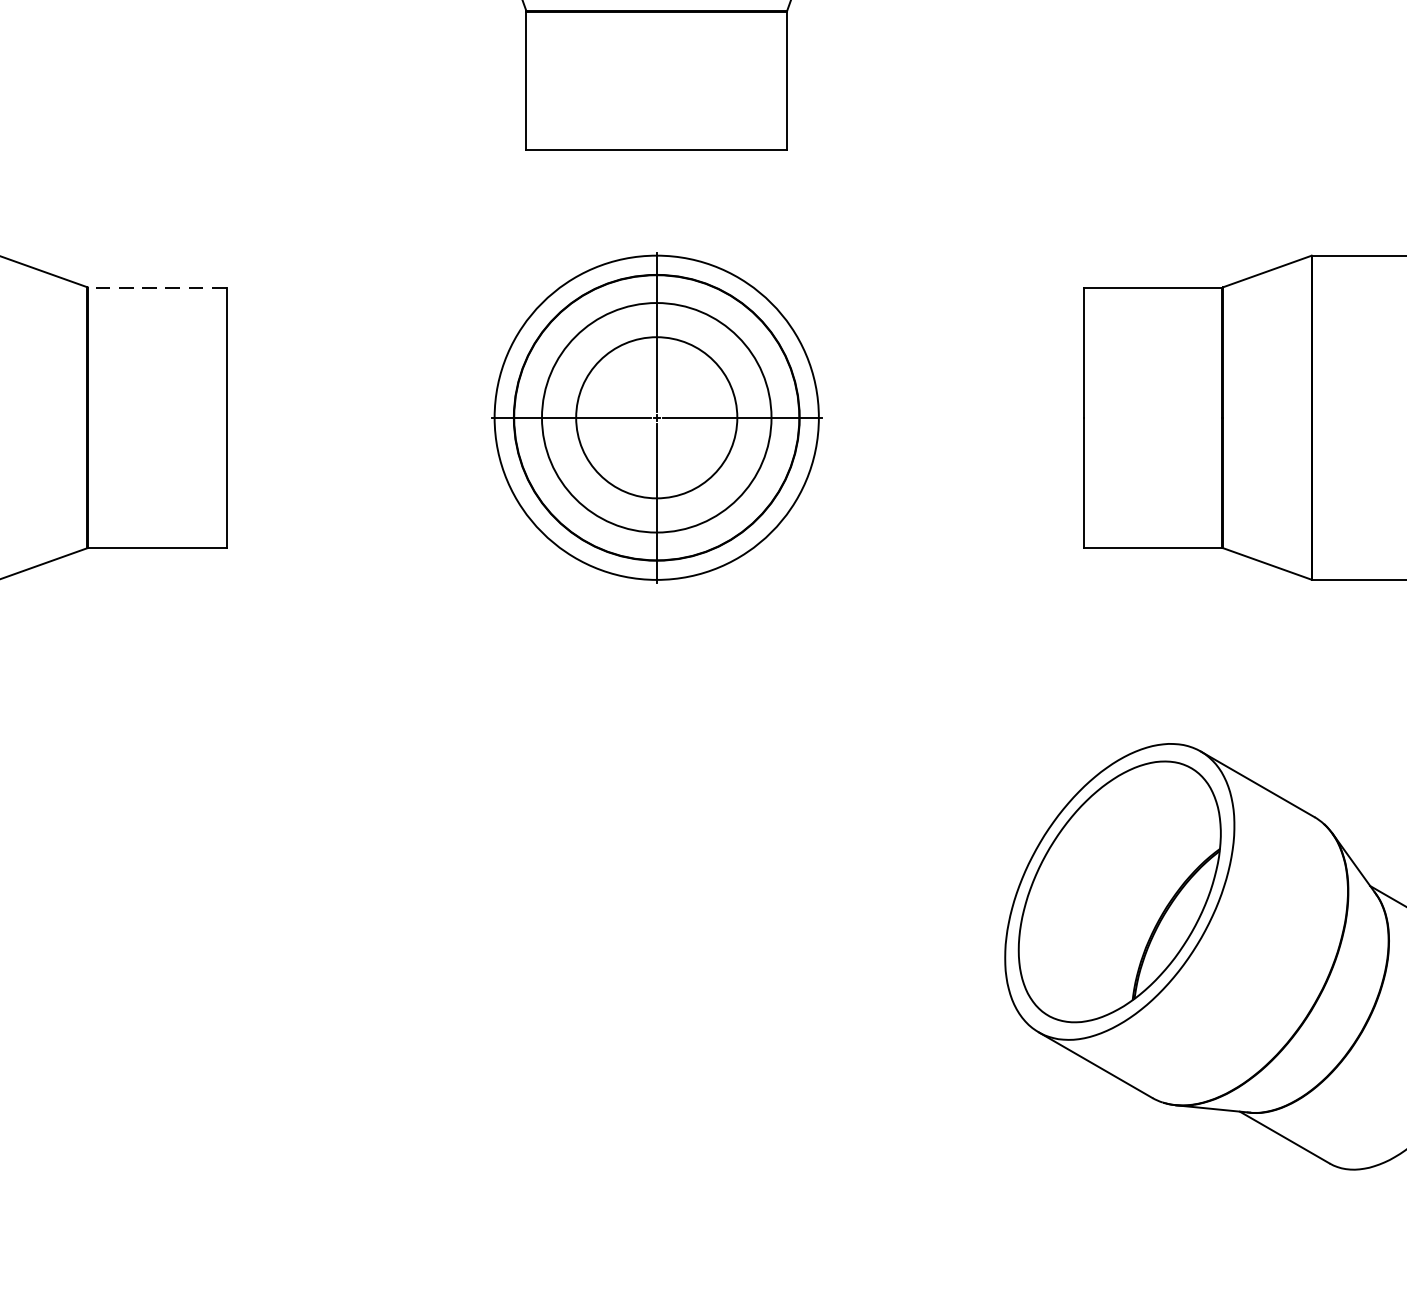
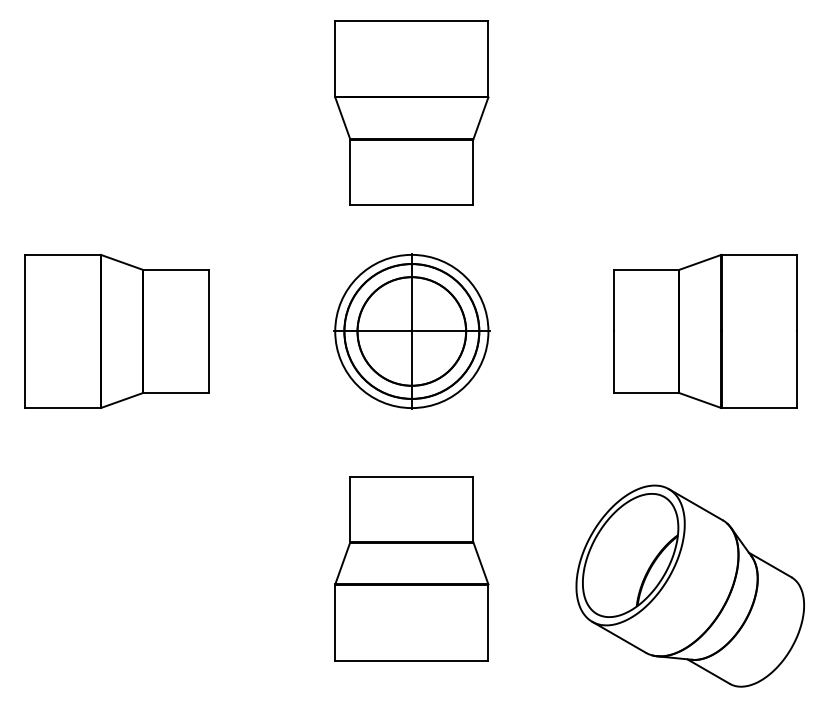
line: (156, 286) -> (175, 269), dashed -> solid
circle: (656, 417) -> (411, 331), size x1.43
part: (656, 919) -> (411, 568), added

